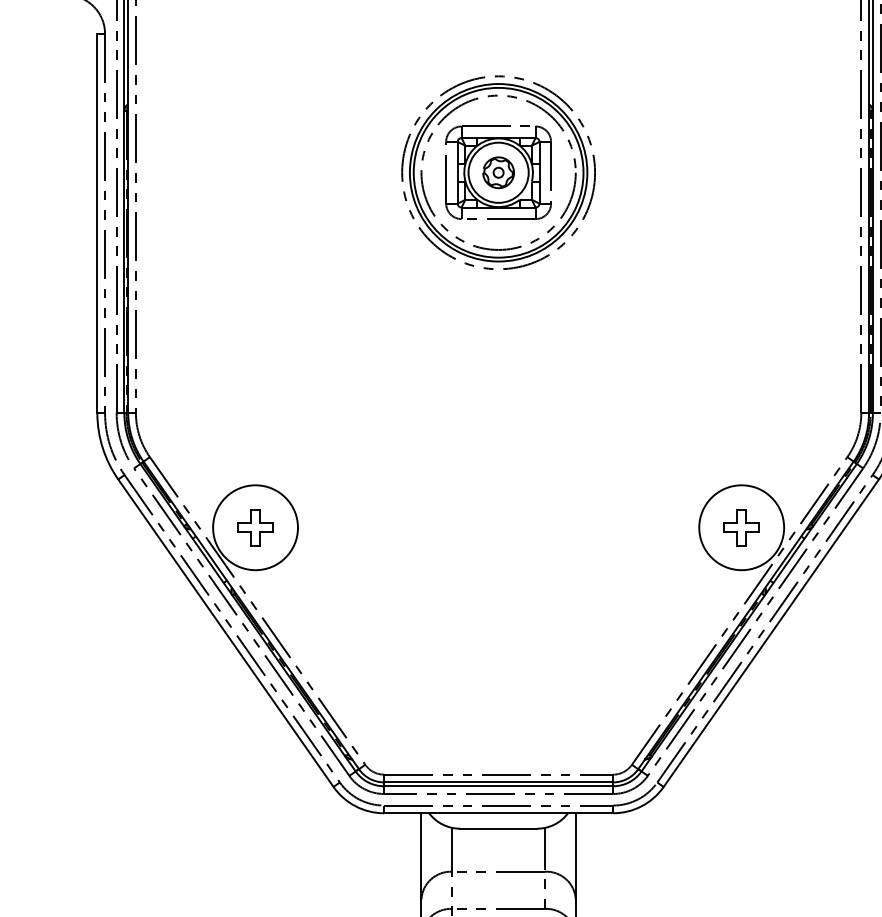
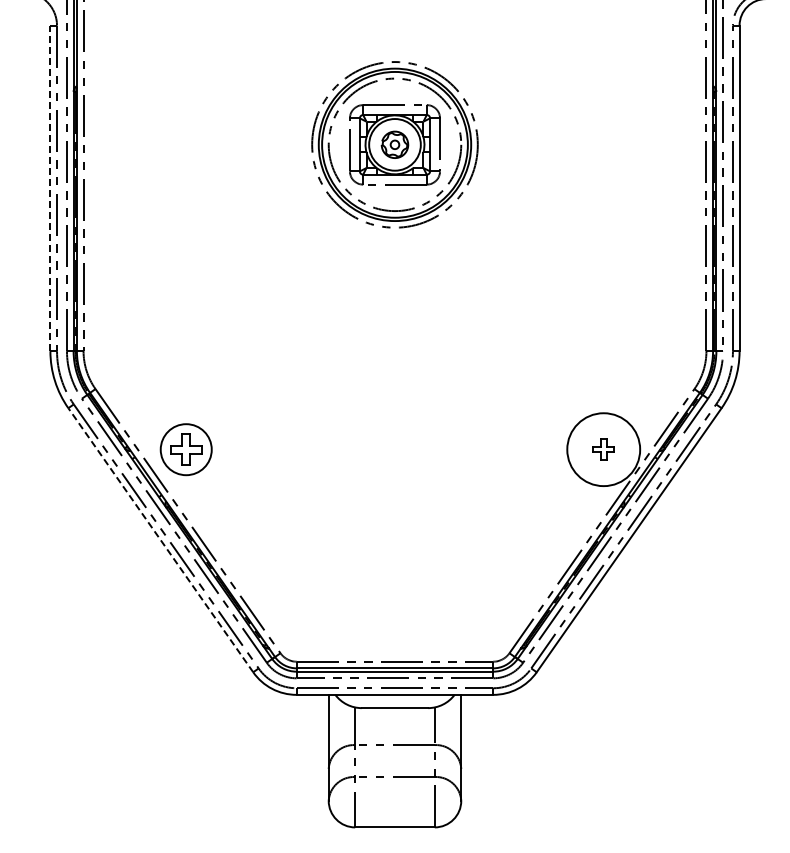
line: (97, 223) -> (50, 188), solid -> dashed
circle: (254, 527) -> (185, 449), size x0.7
part: (741, 527) -> (603, 449), size x0.7
line: (225, 632) -> (160, 539), solid -> dashed

